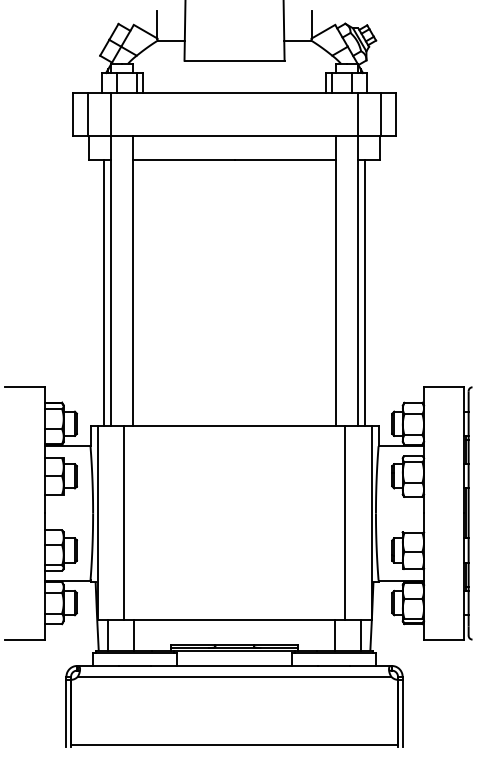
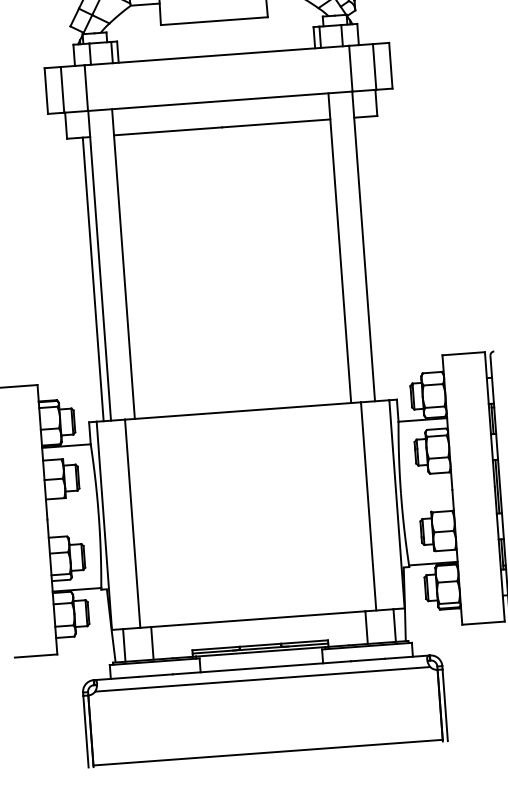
line: (364, 292) -> (371, 258), removed

